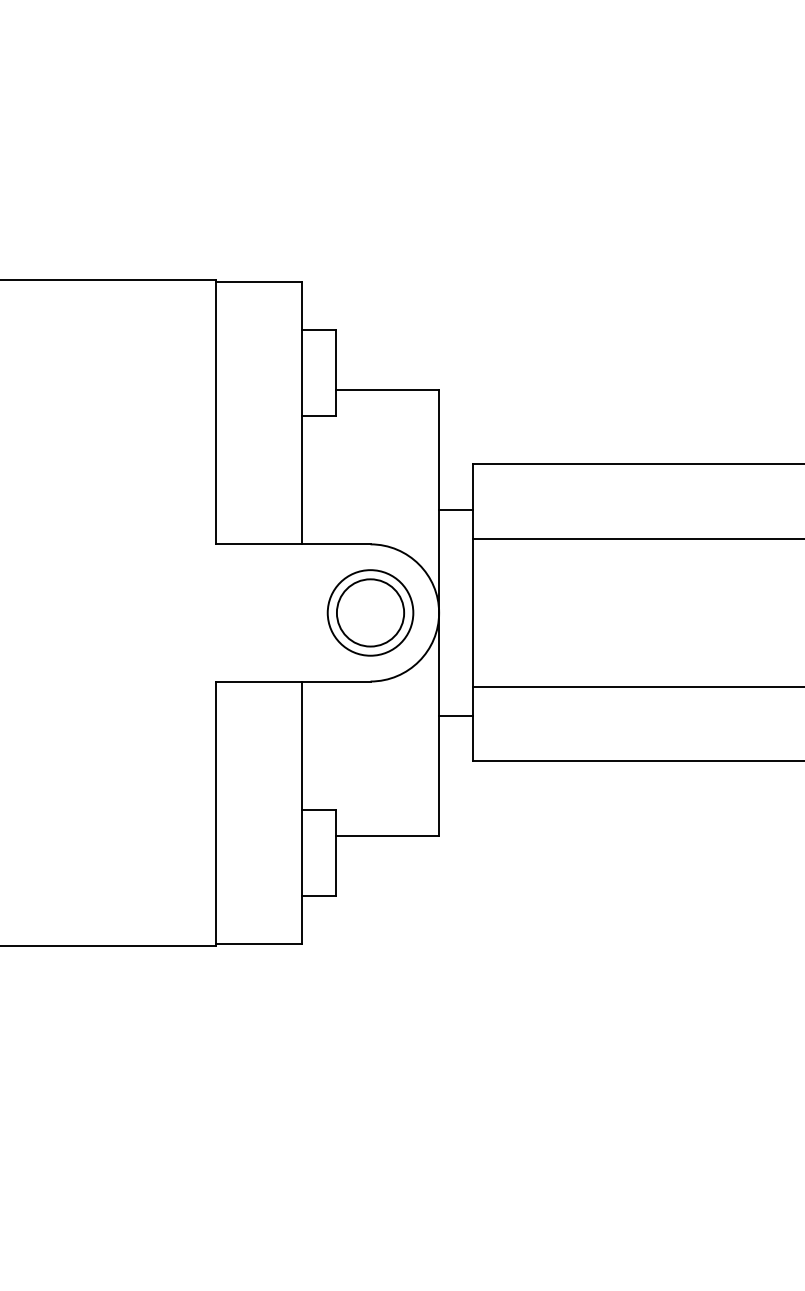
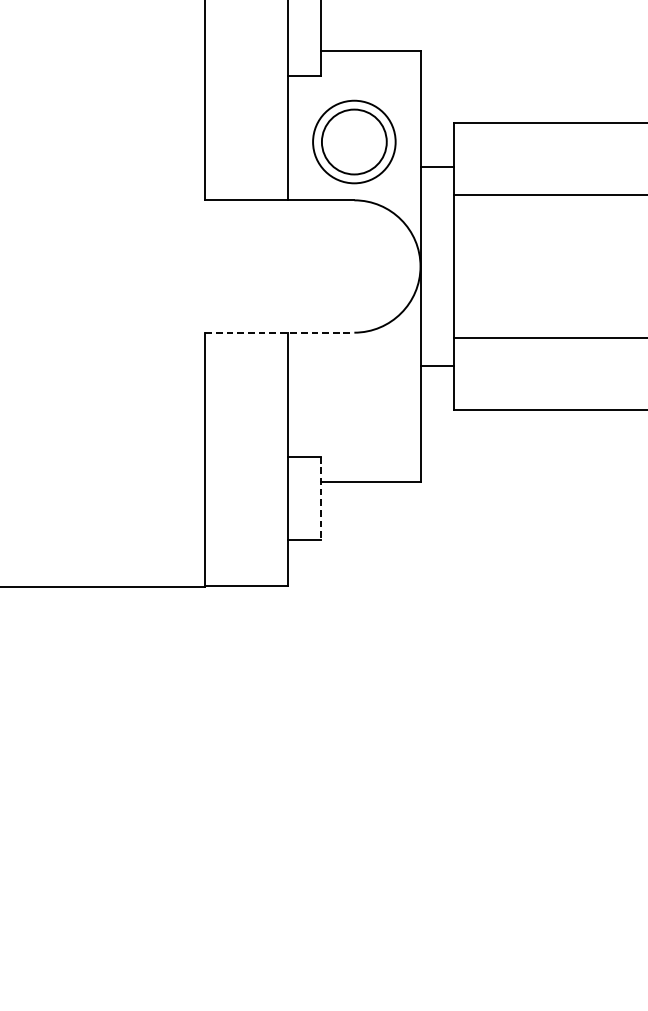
part: (370, 612) -> (354, 141), moved
line: (293, 681) -> (280, 332), solid -> dashed
line: (336, 852) -> (321, 497), solid -> dashed

